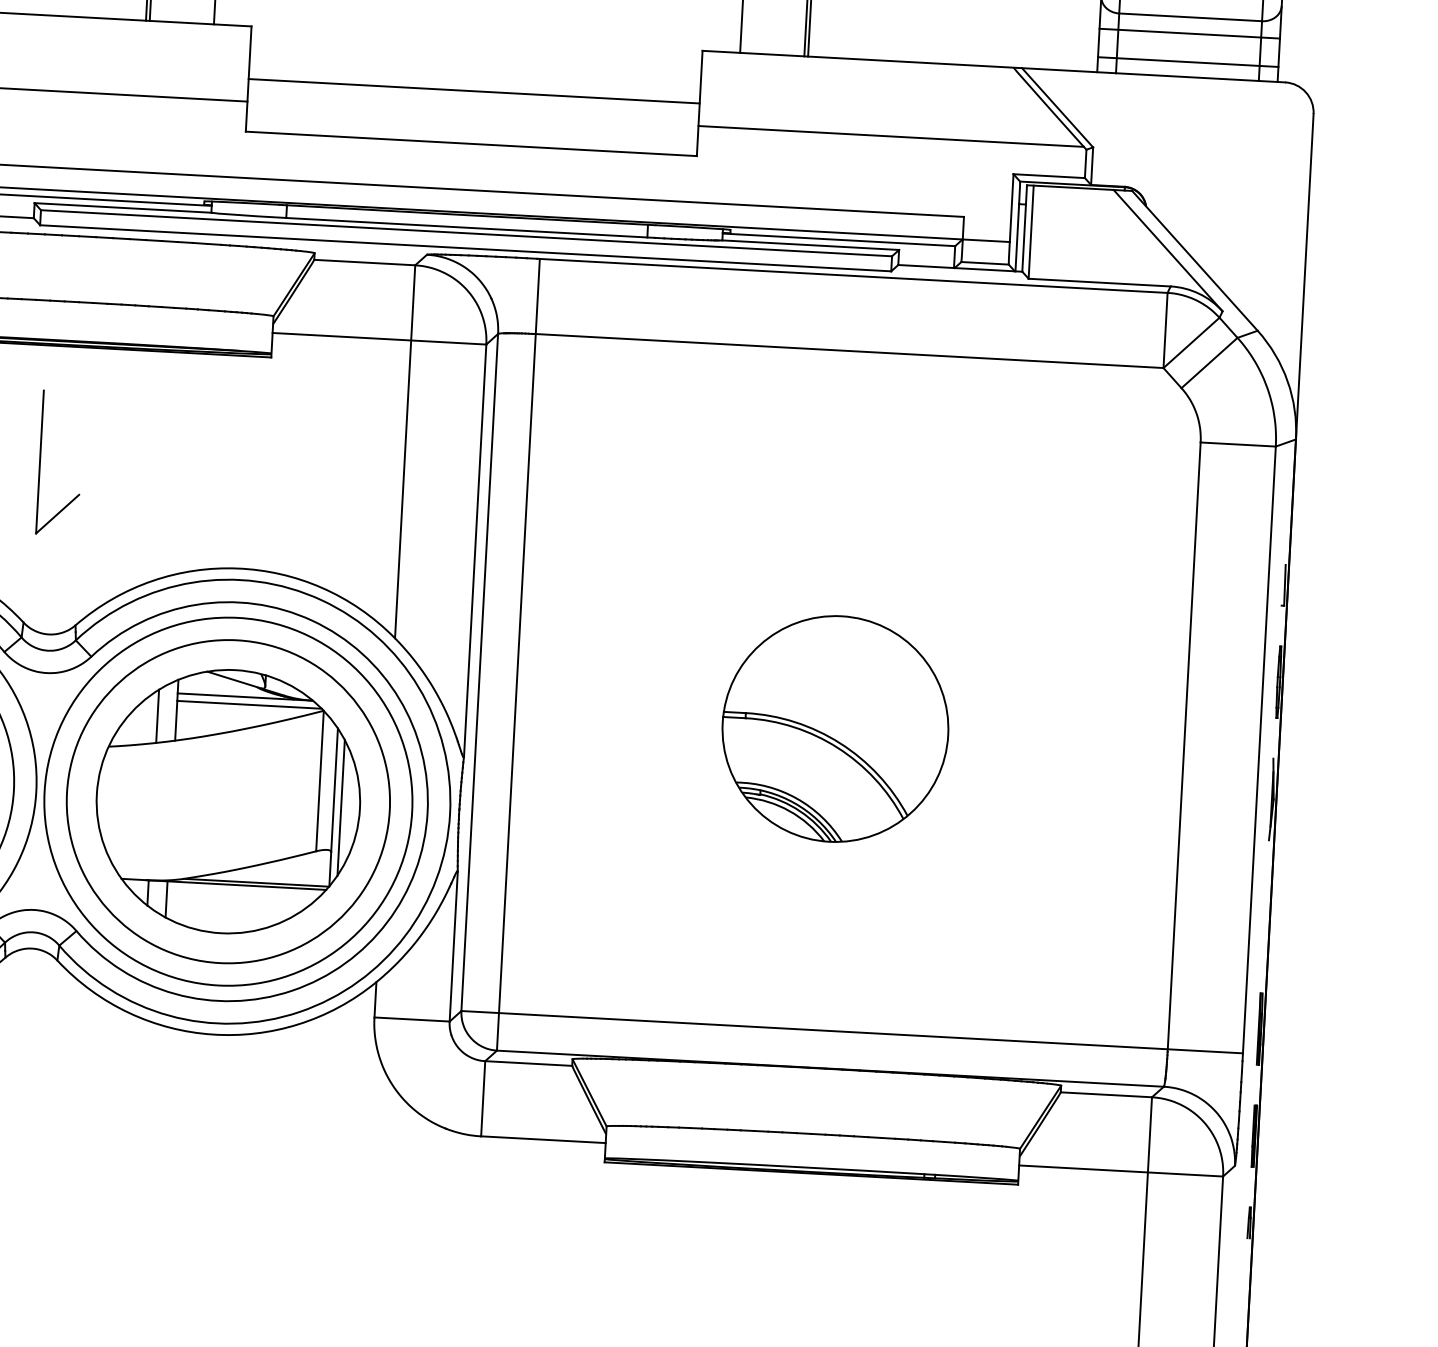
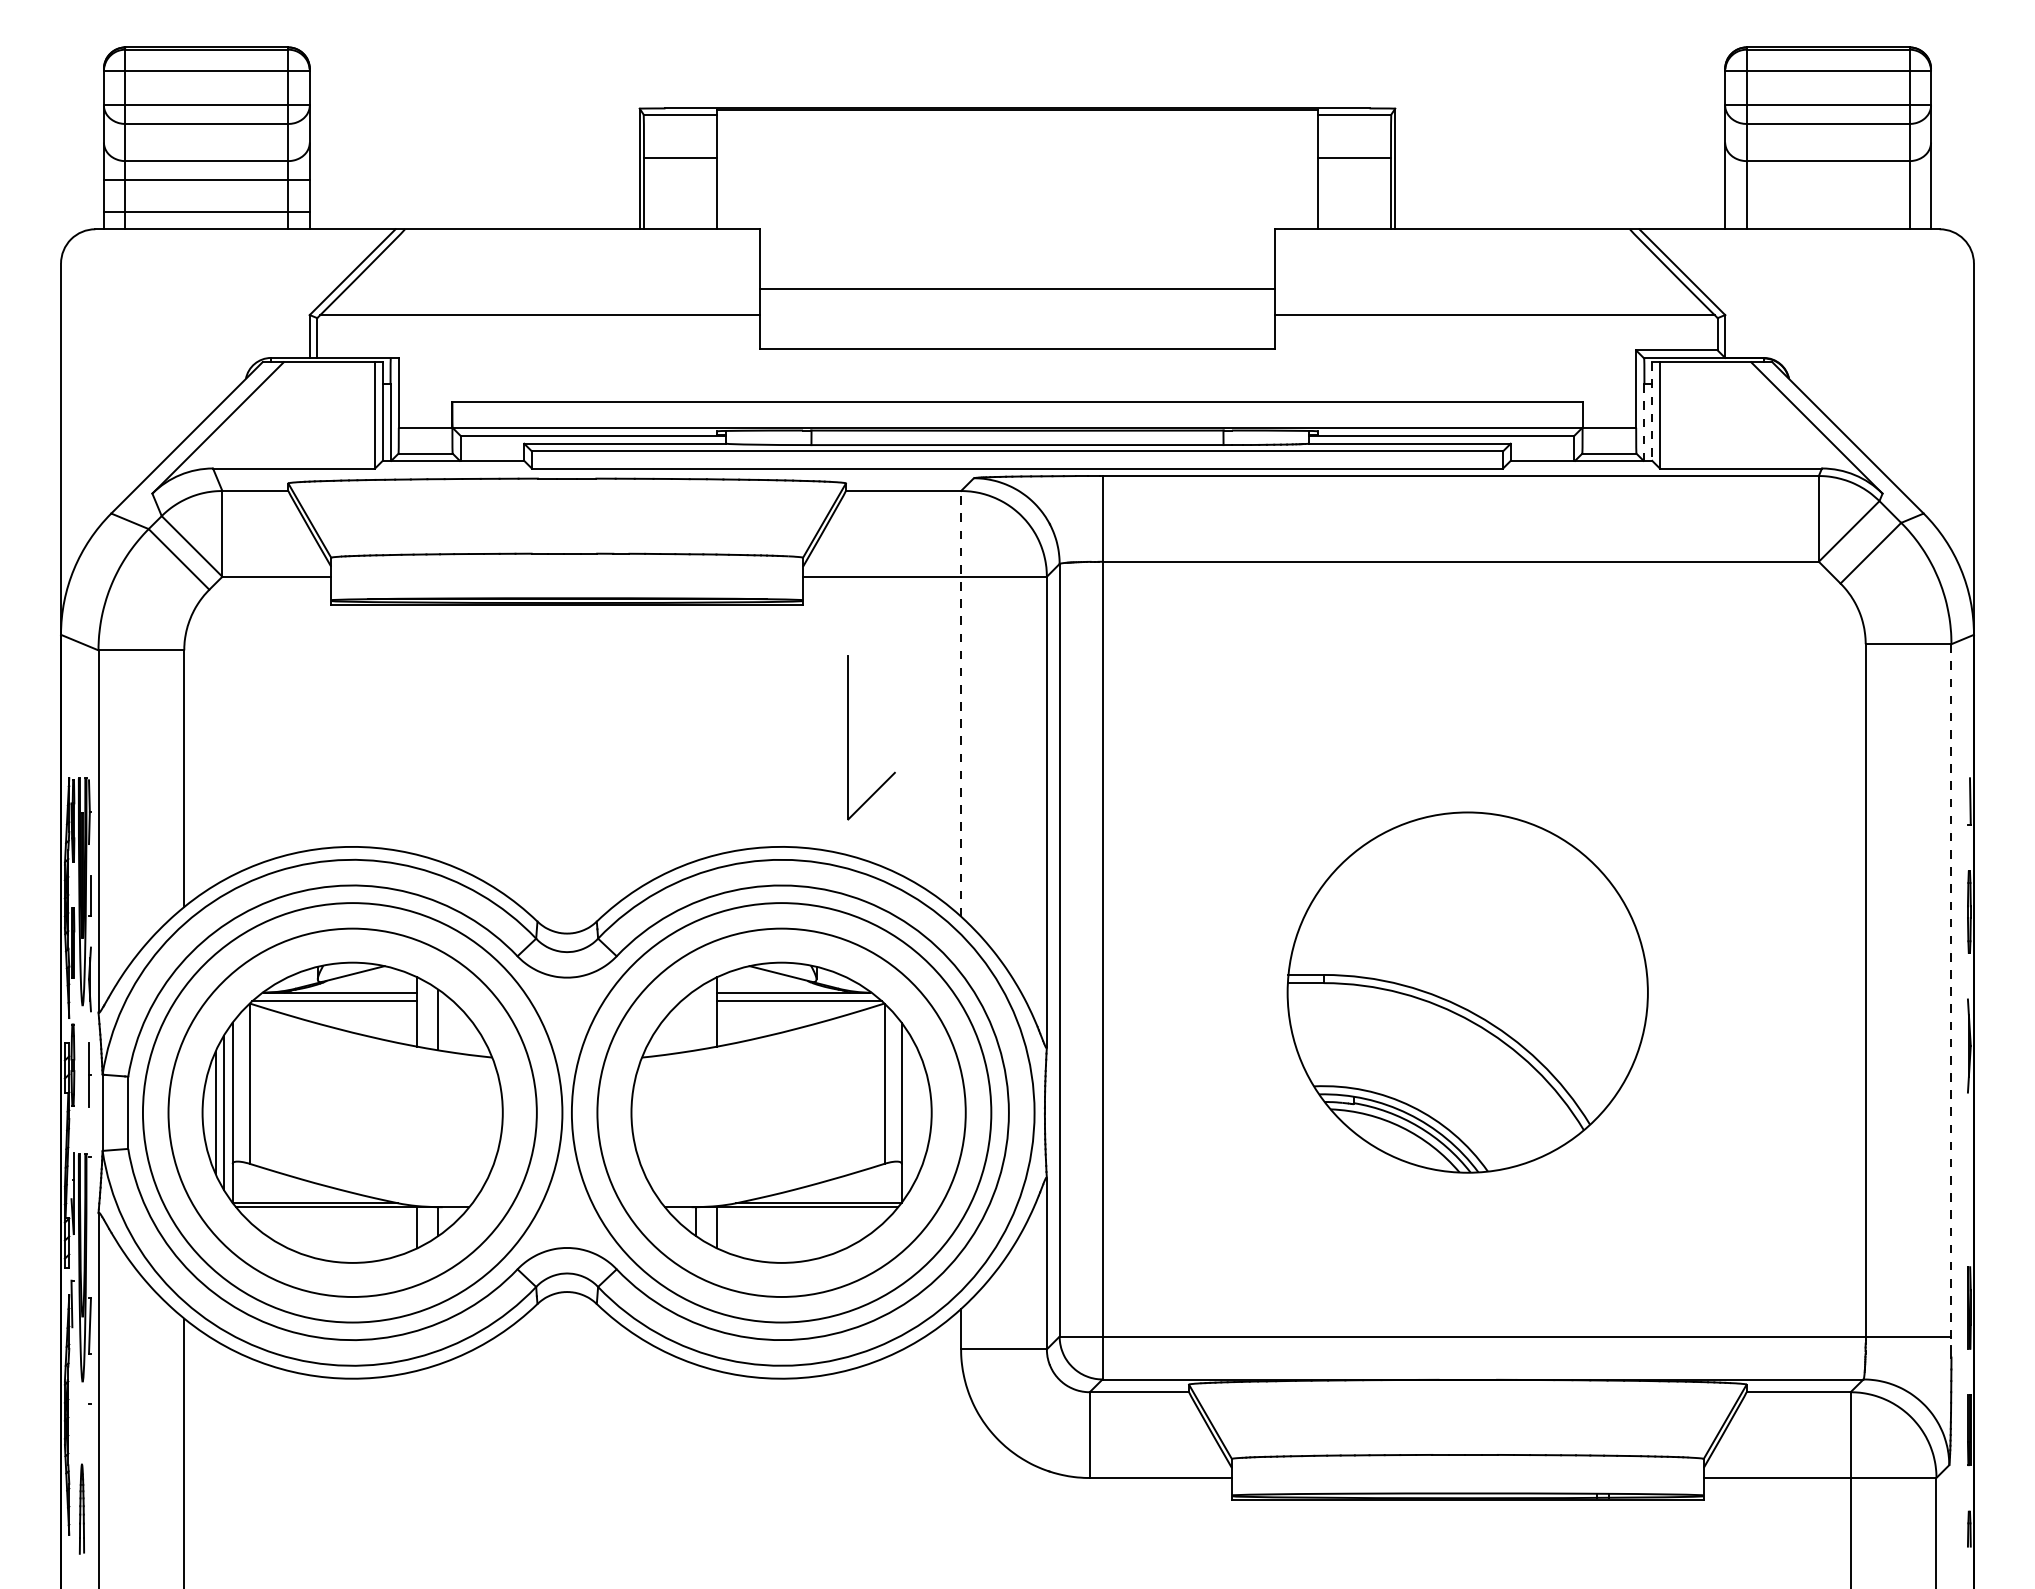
line: (1190, 33) -> (1828, 179), removed
line: (1188, 62) -> (1828, 212), removed
line: (1024, 229) -> (1652, 412), solid -> dashed
line: (1017, 238) -> (1644, 423), solid -> dashed
line: (405, 451) -> (961, 703), solid -> dashed
part: (40, 461) -> (848, 737), moved
line: (157, 715) -> (695, 1019), removed
part: (835, 728) -> (1467, 992), size x1.4
line: (1259, 753) -> (1951, 994), solid -> dashed
line: (341, 807) -> (910, 1112), removed

